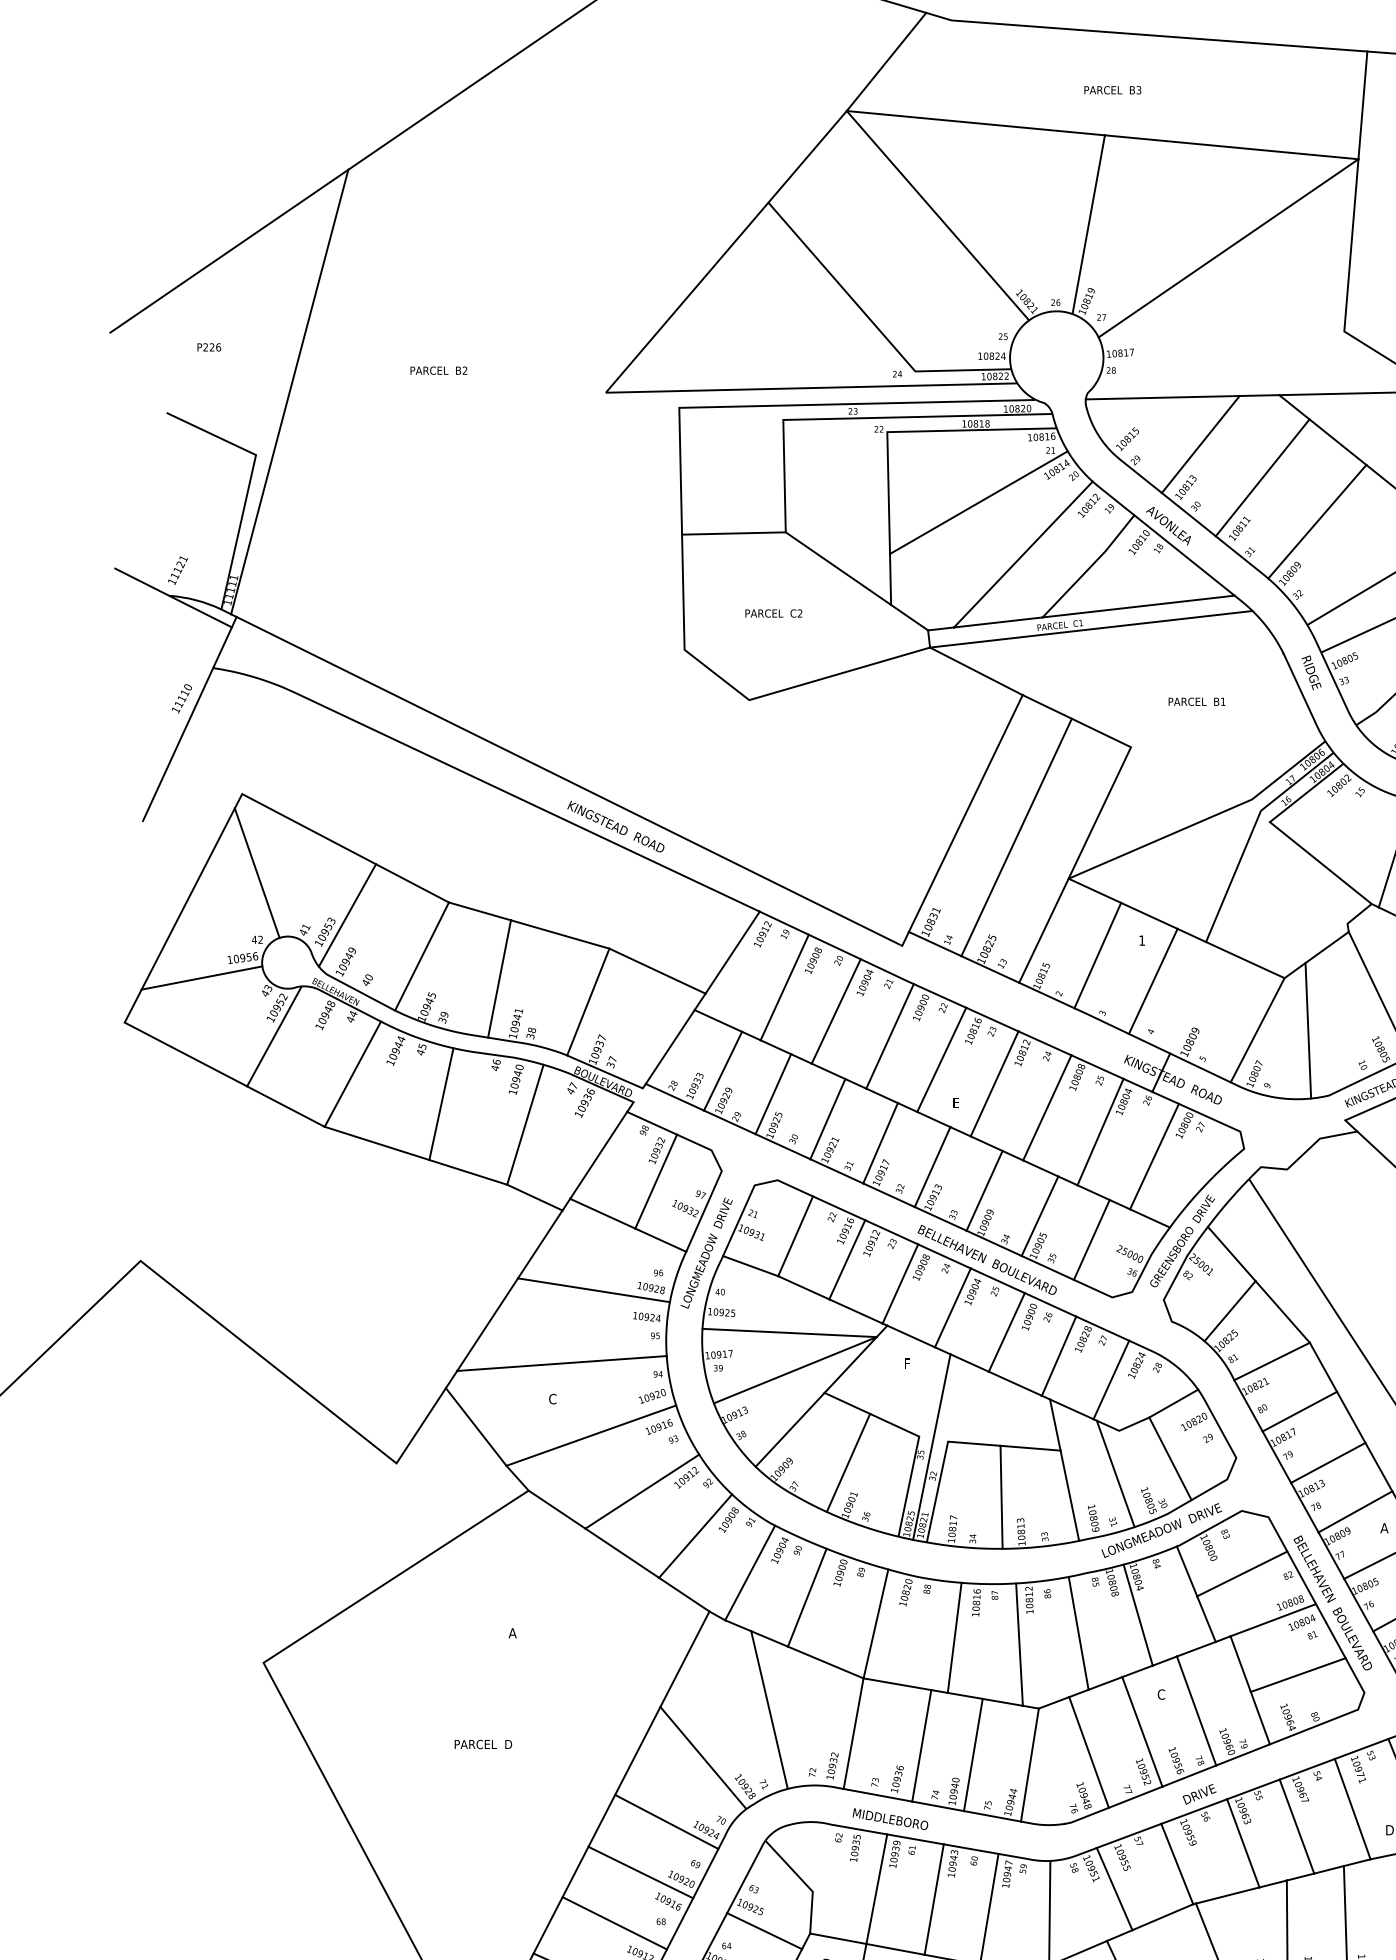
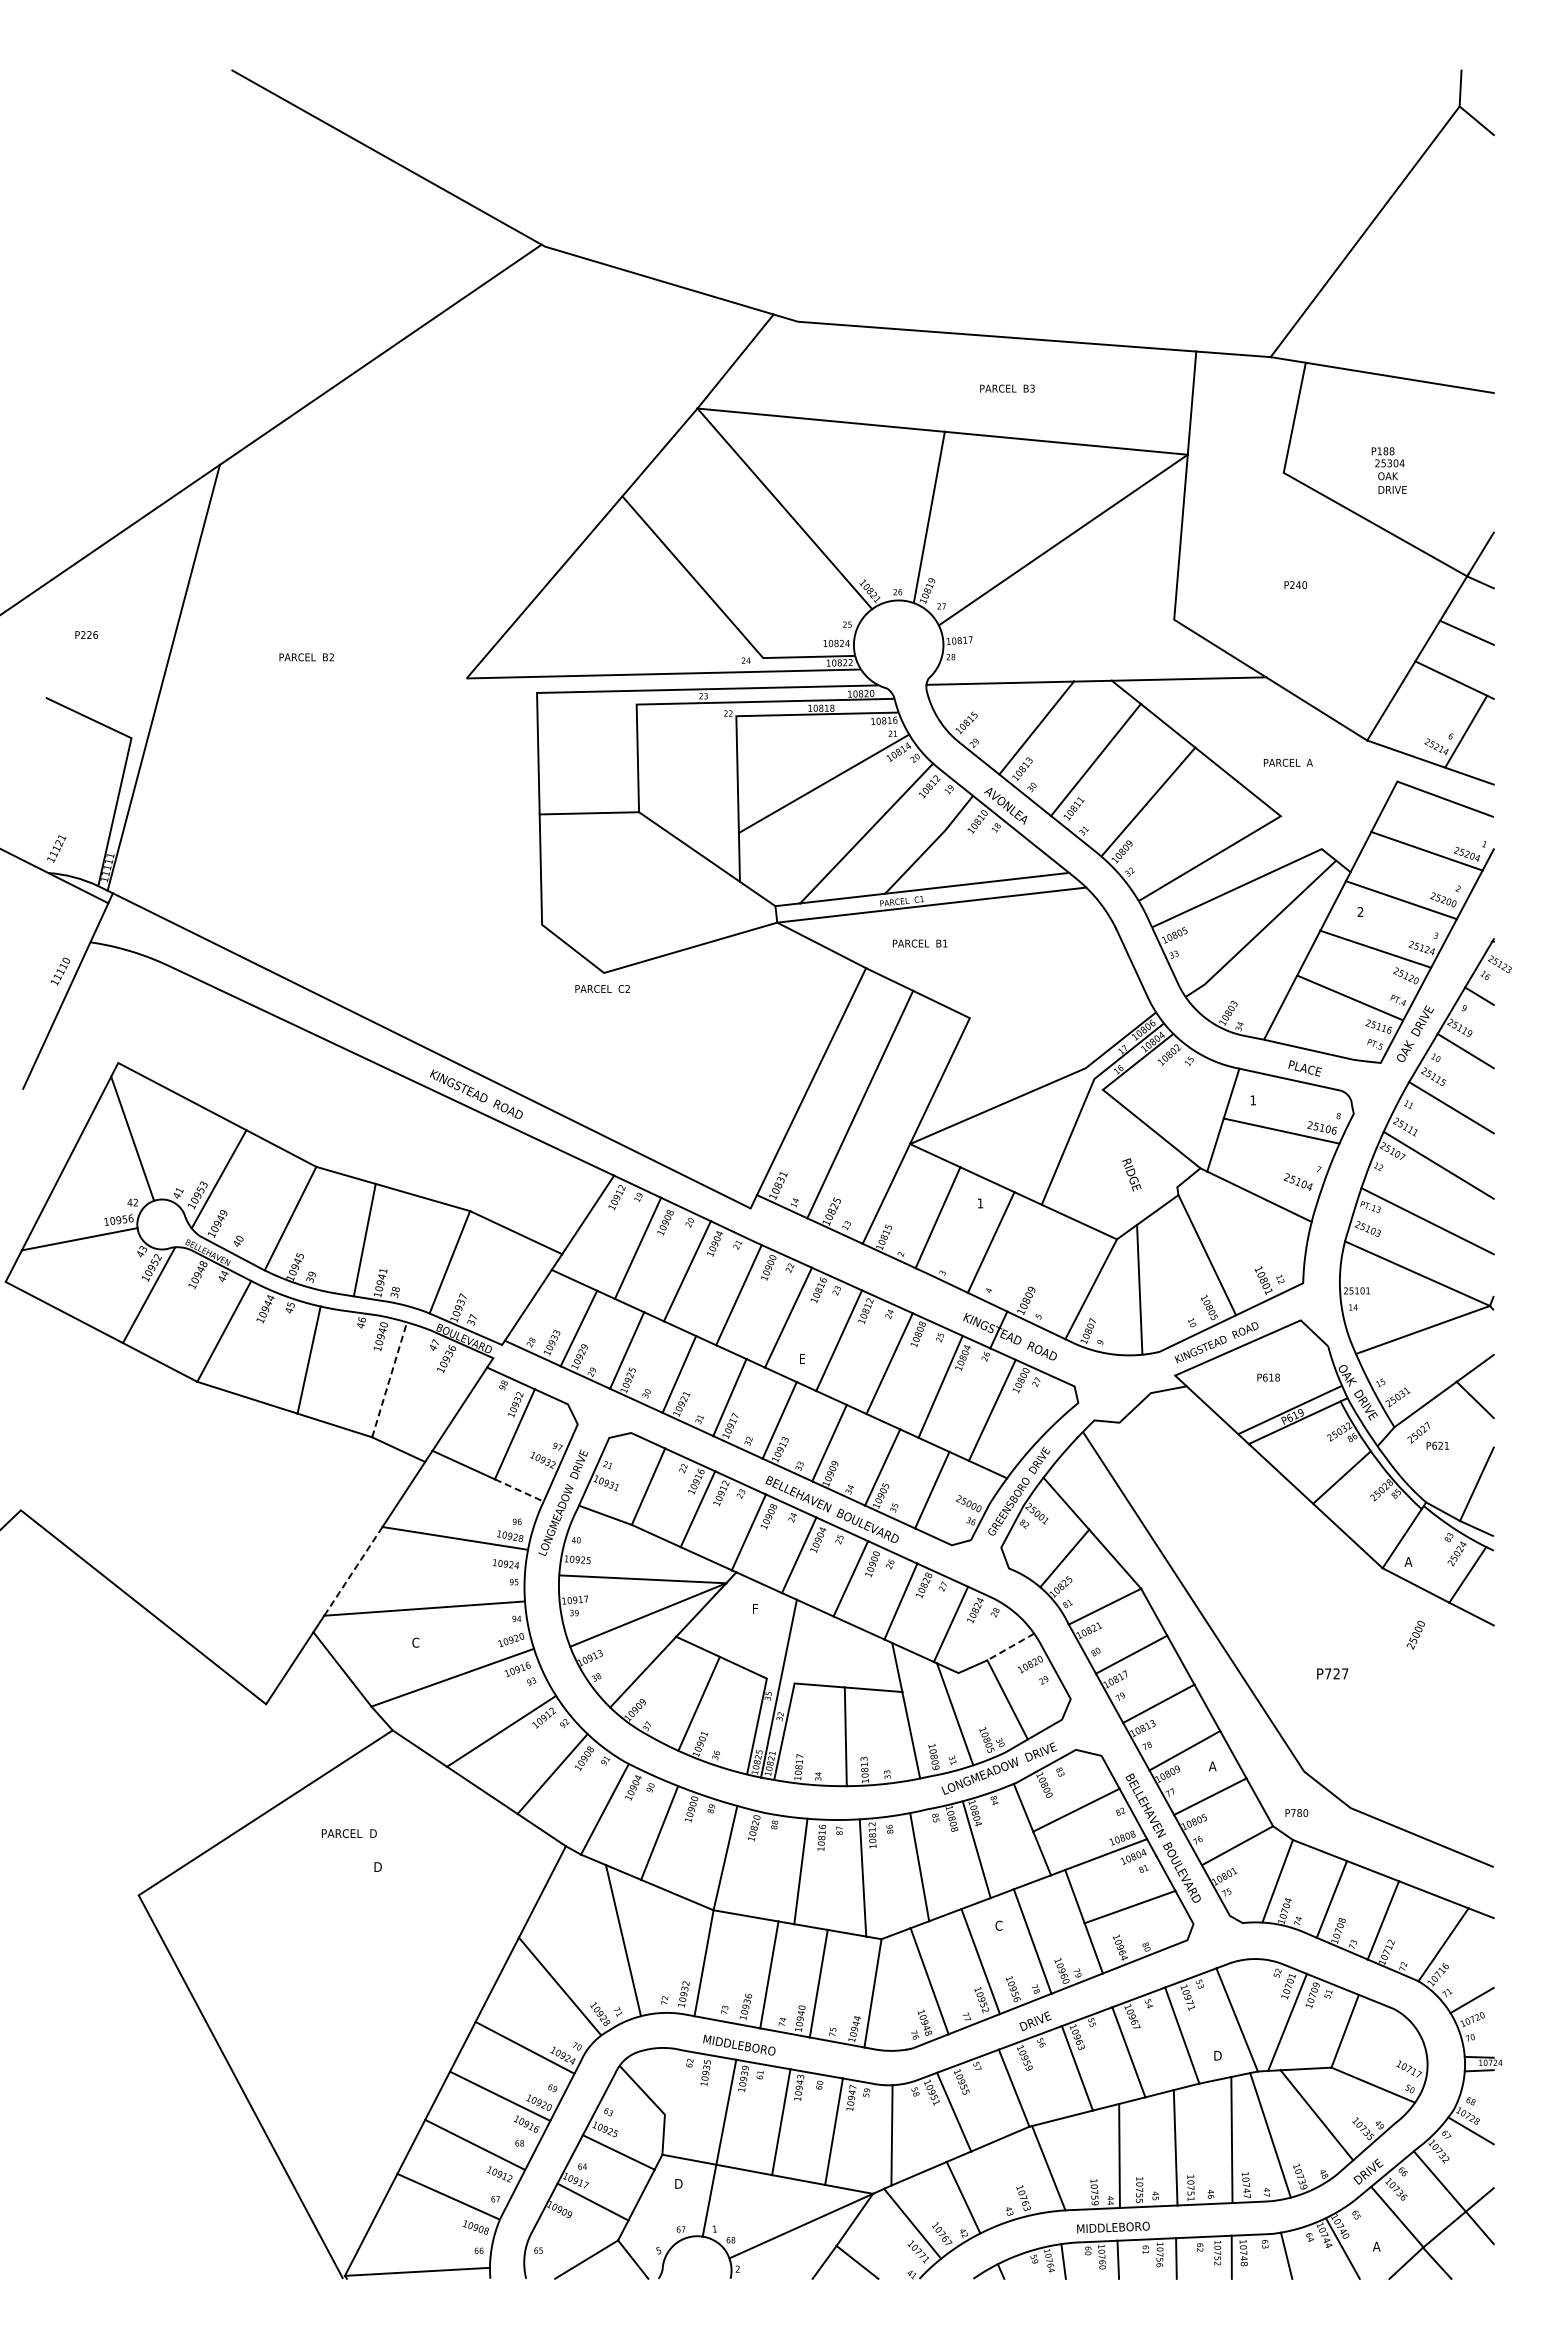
text: (1112, 90) -> (1007, 388), moved
text: (773, 612) -> (602, 988), moved
text: (1311, 672) -> (1131, 1174), moved
text: (1197, 701) -> (920, 943), moved
line: (525, 1124) -> (389, 1379), solid -> dashed
line: (660, 1240) -> (519, 1490), solid -> dashed
line: (487, 1324) -> (353, 1571), solid -> dashed
line: (1173, 1404) -> (1010, 1647), solid -> dashed
text: (512, 1632) -> (377, 1866), A -> D
text: (483, 1744) -> (349, 1833), moved

